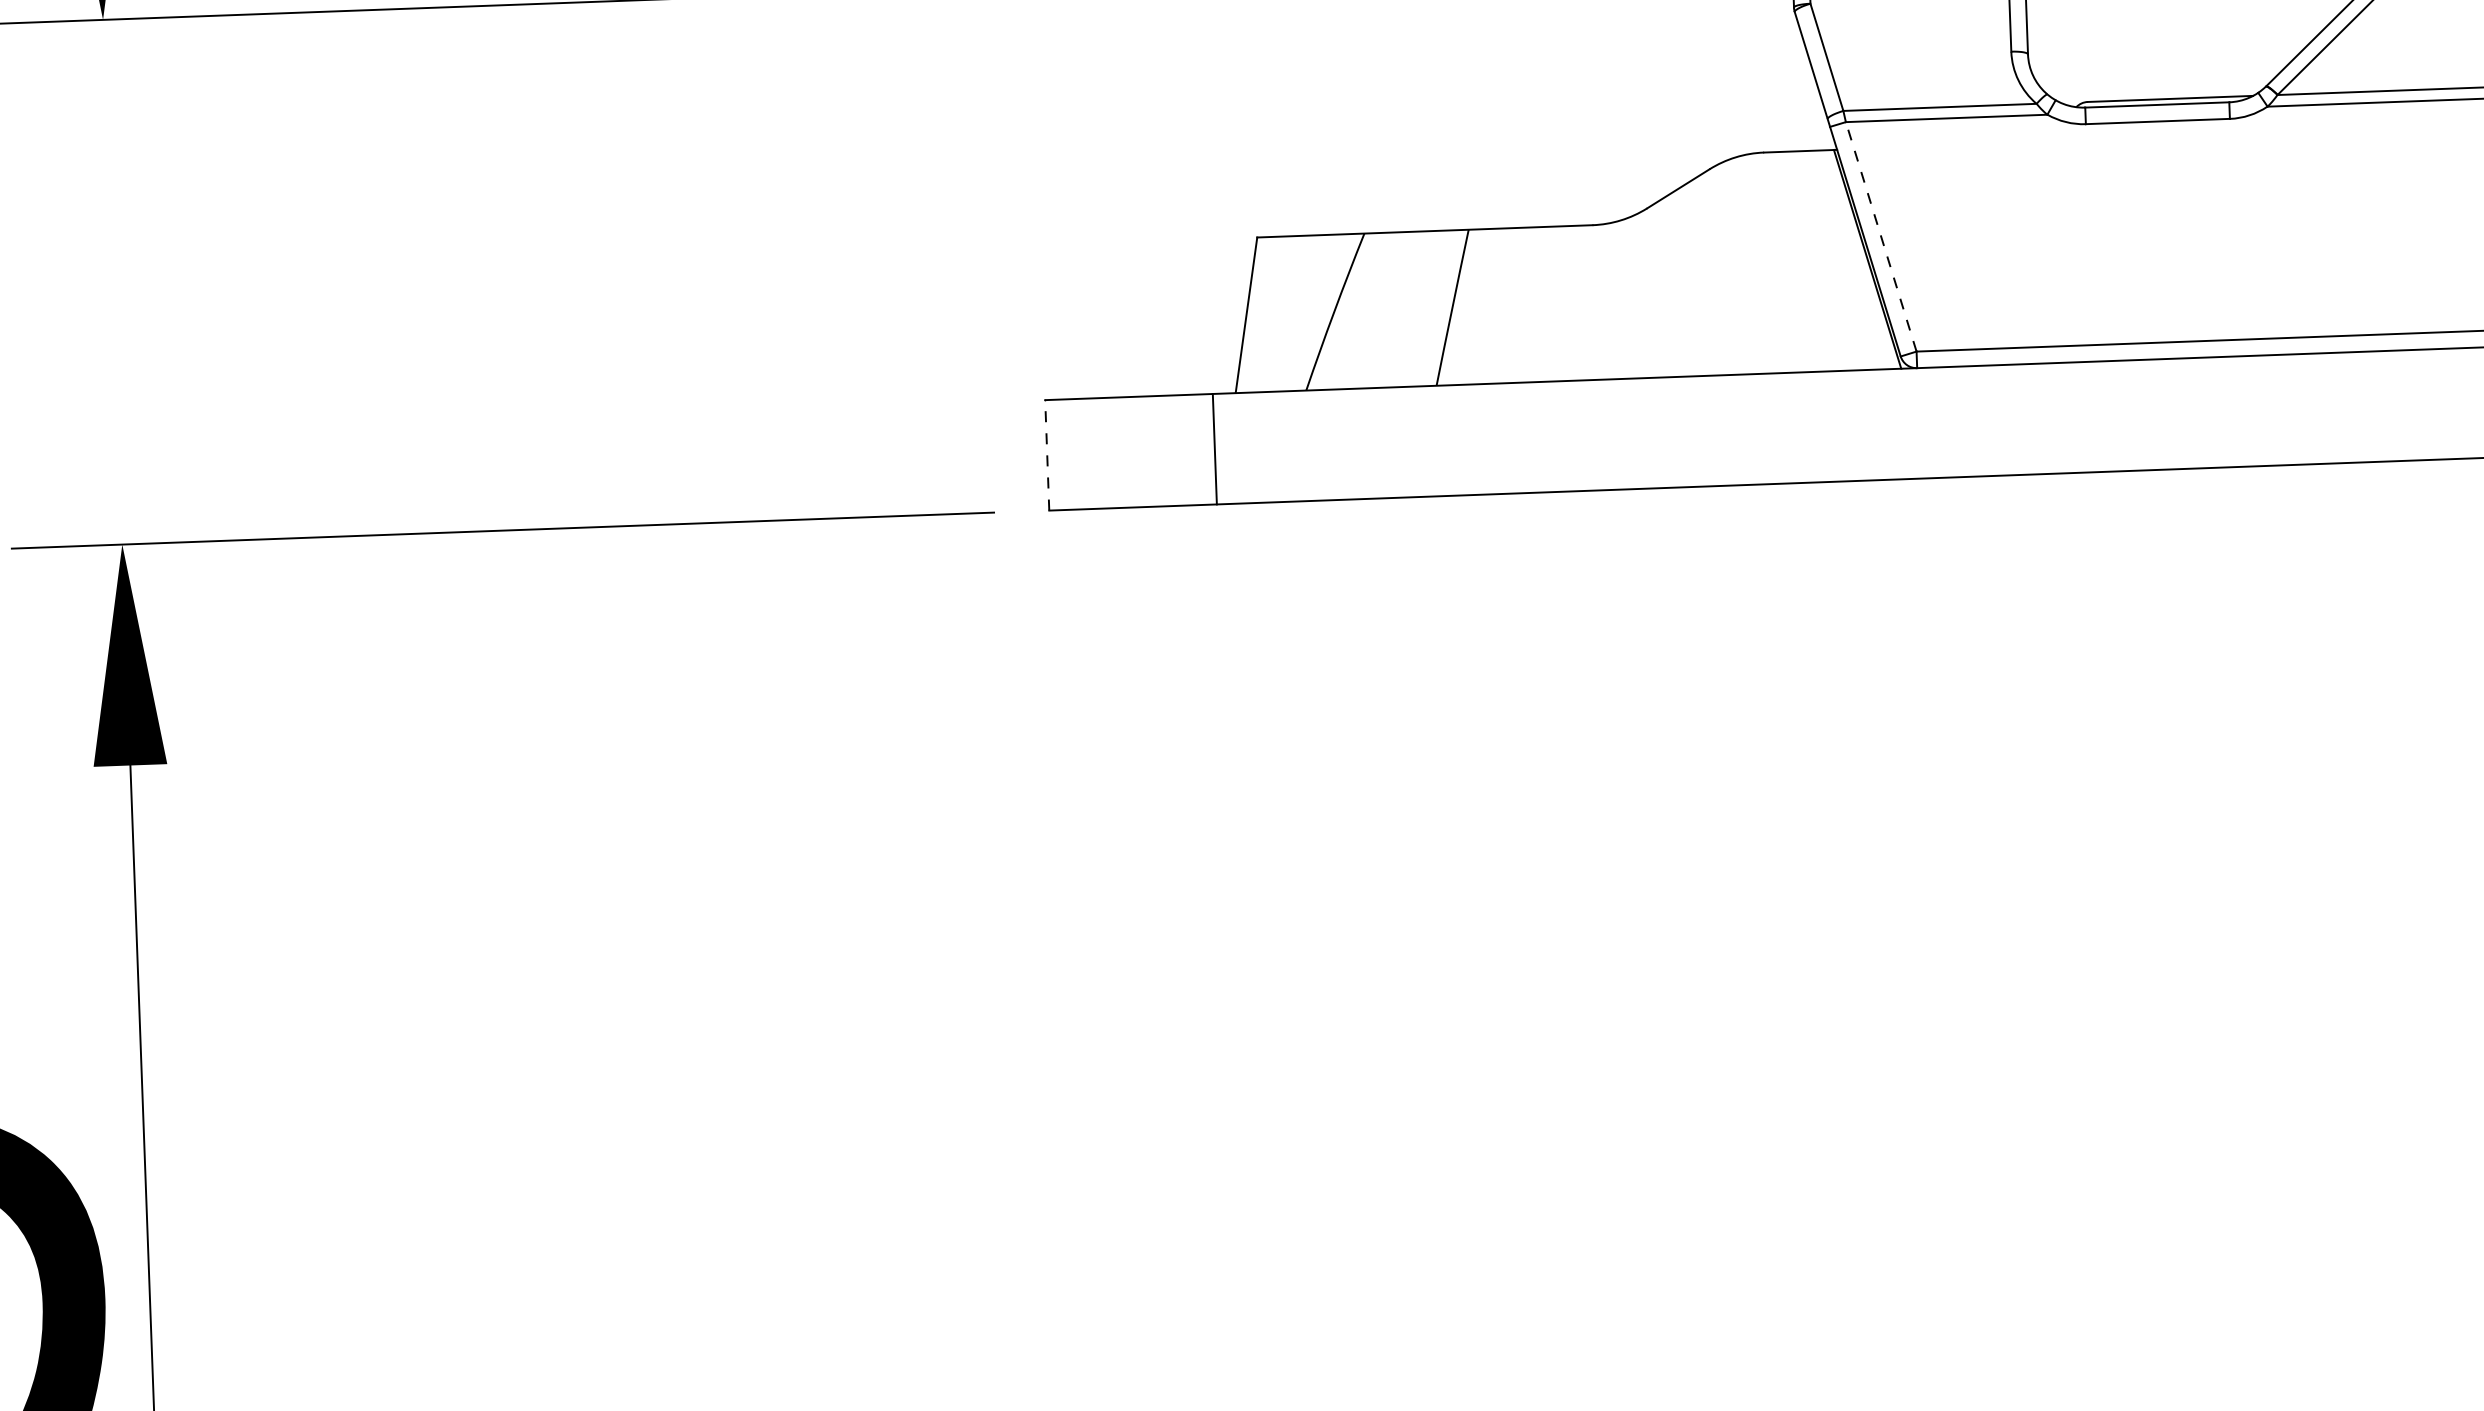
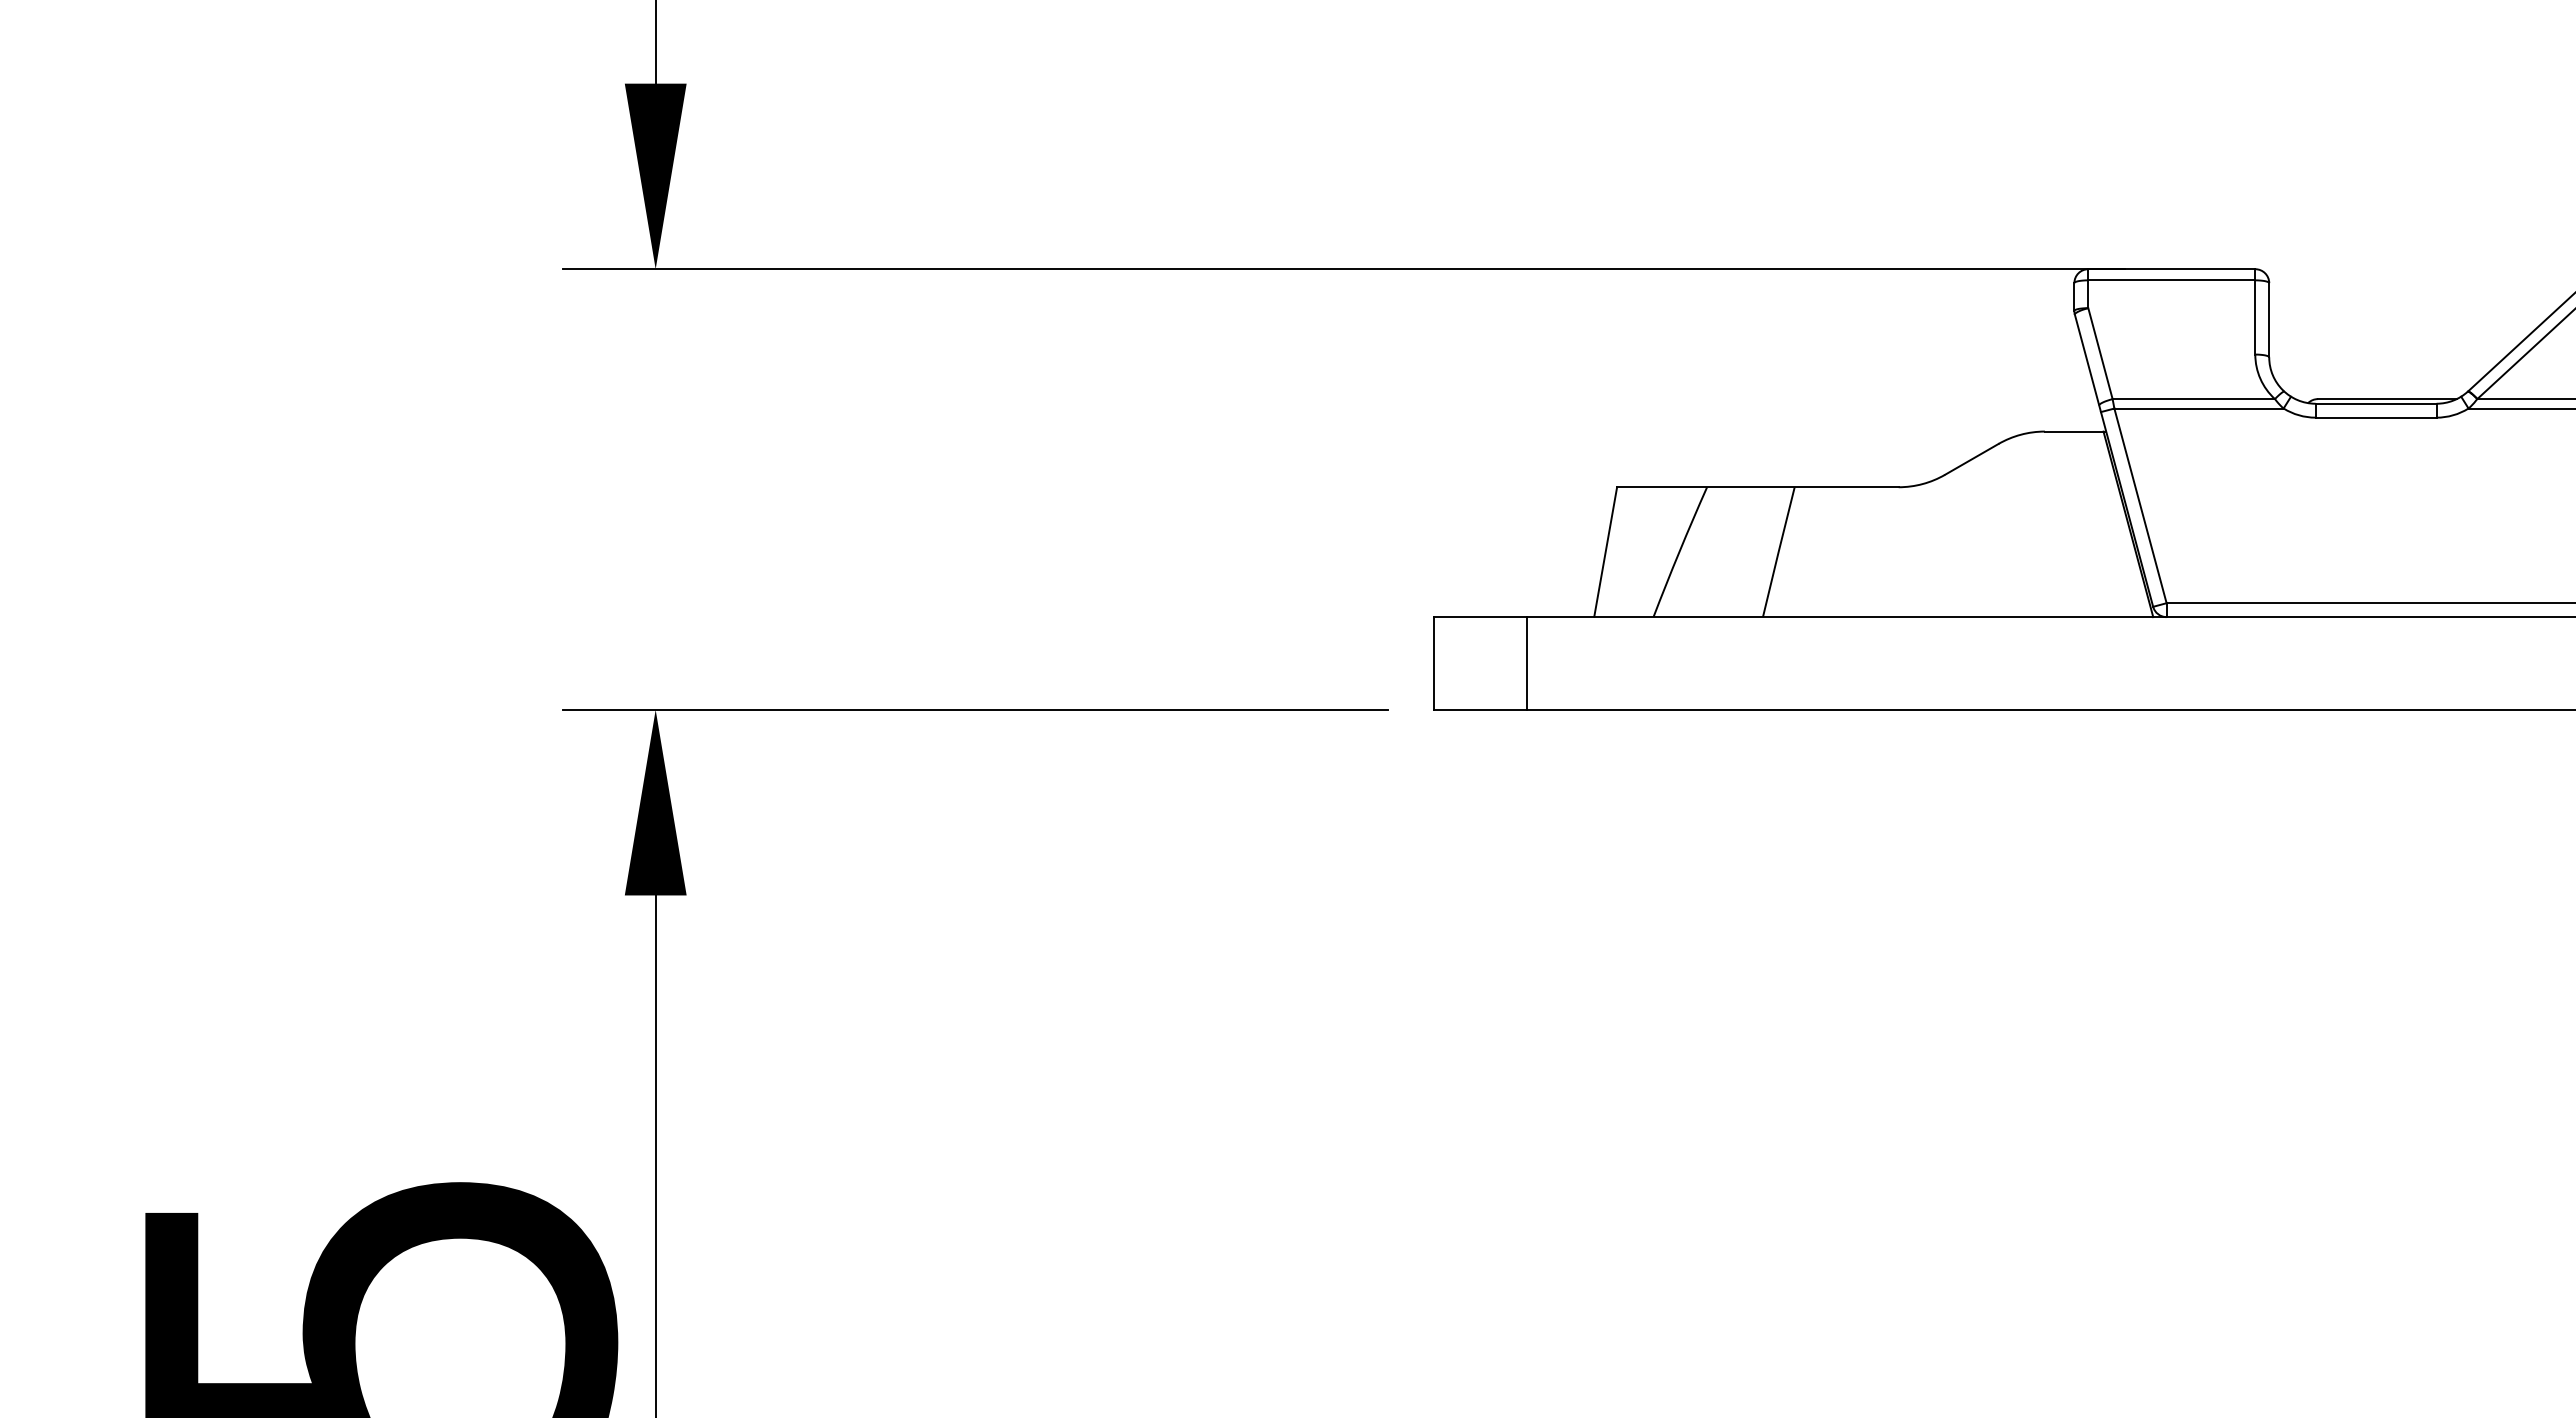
line: (1881, 236) -> (2140, 505), dashed -> solid
line: (1215, 449) -> (1527, 663), moved
line: (1047, 455) -> (1434, 663), dashed -> solid

